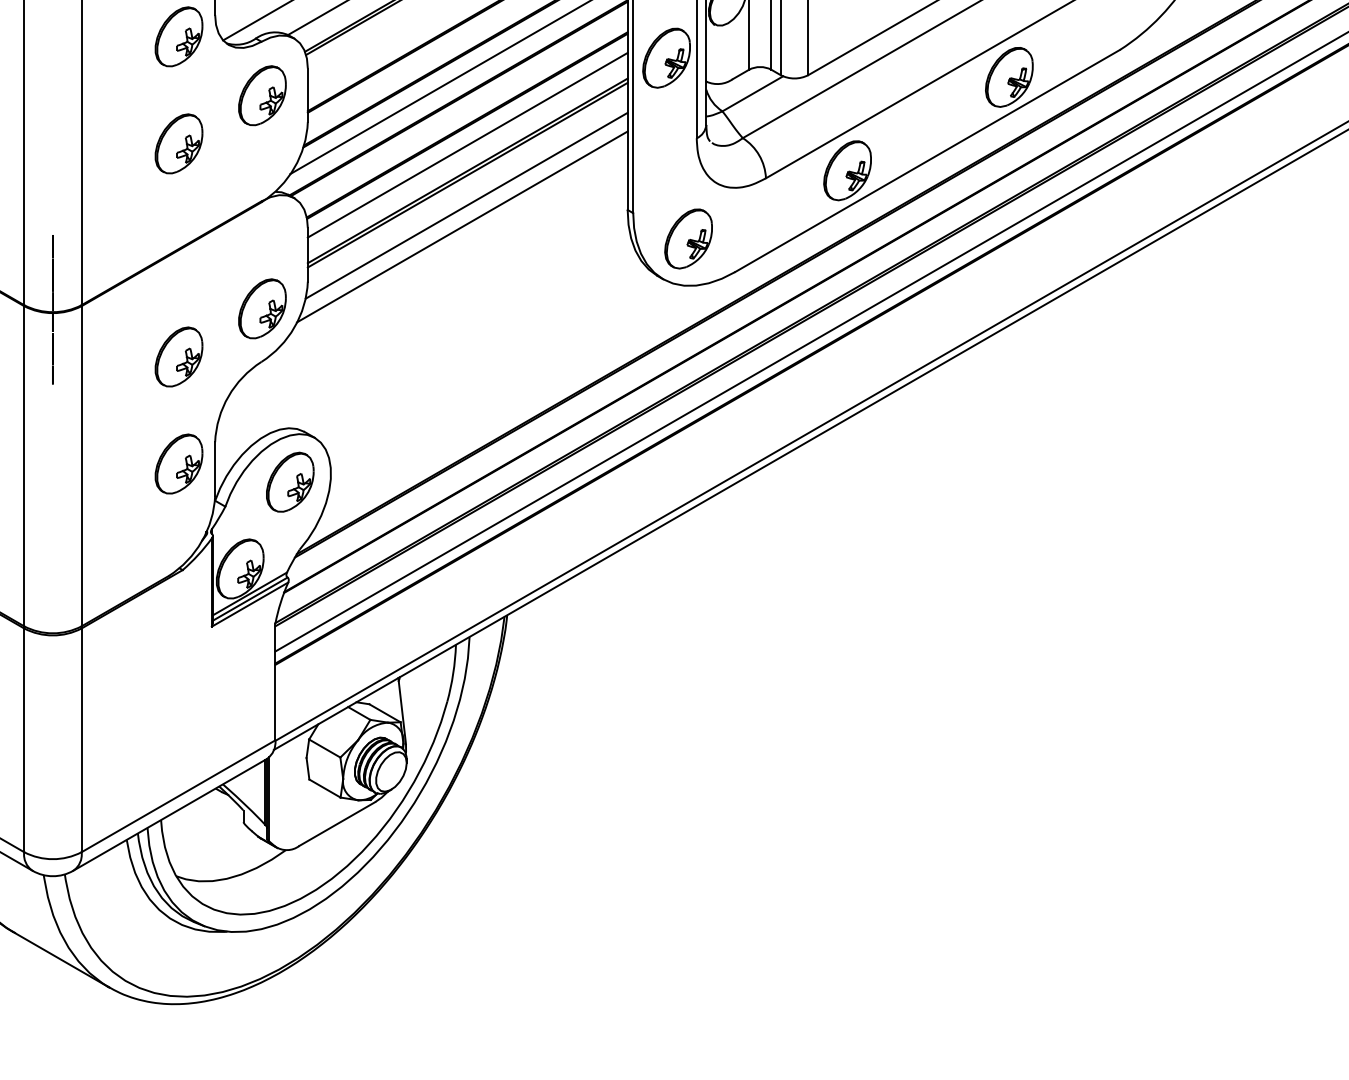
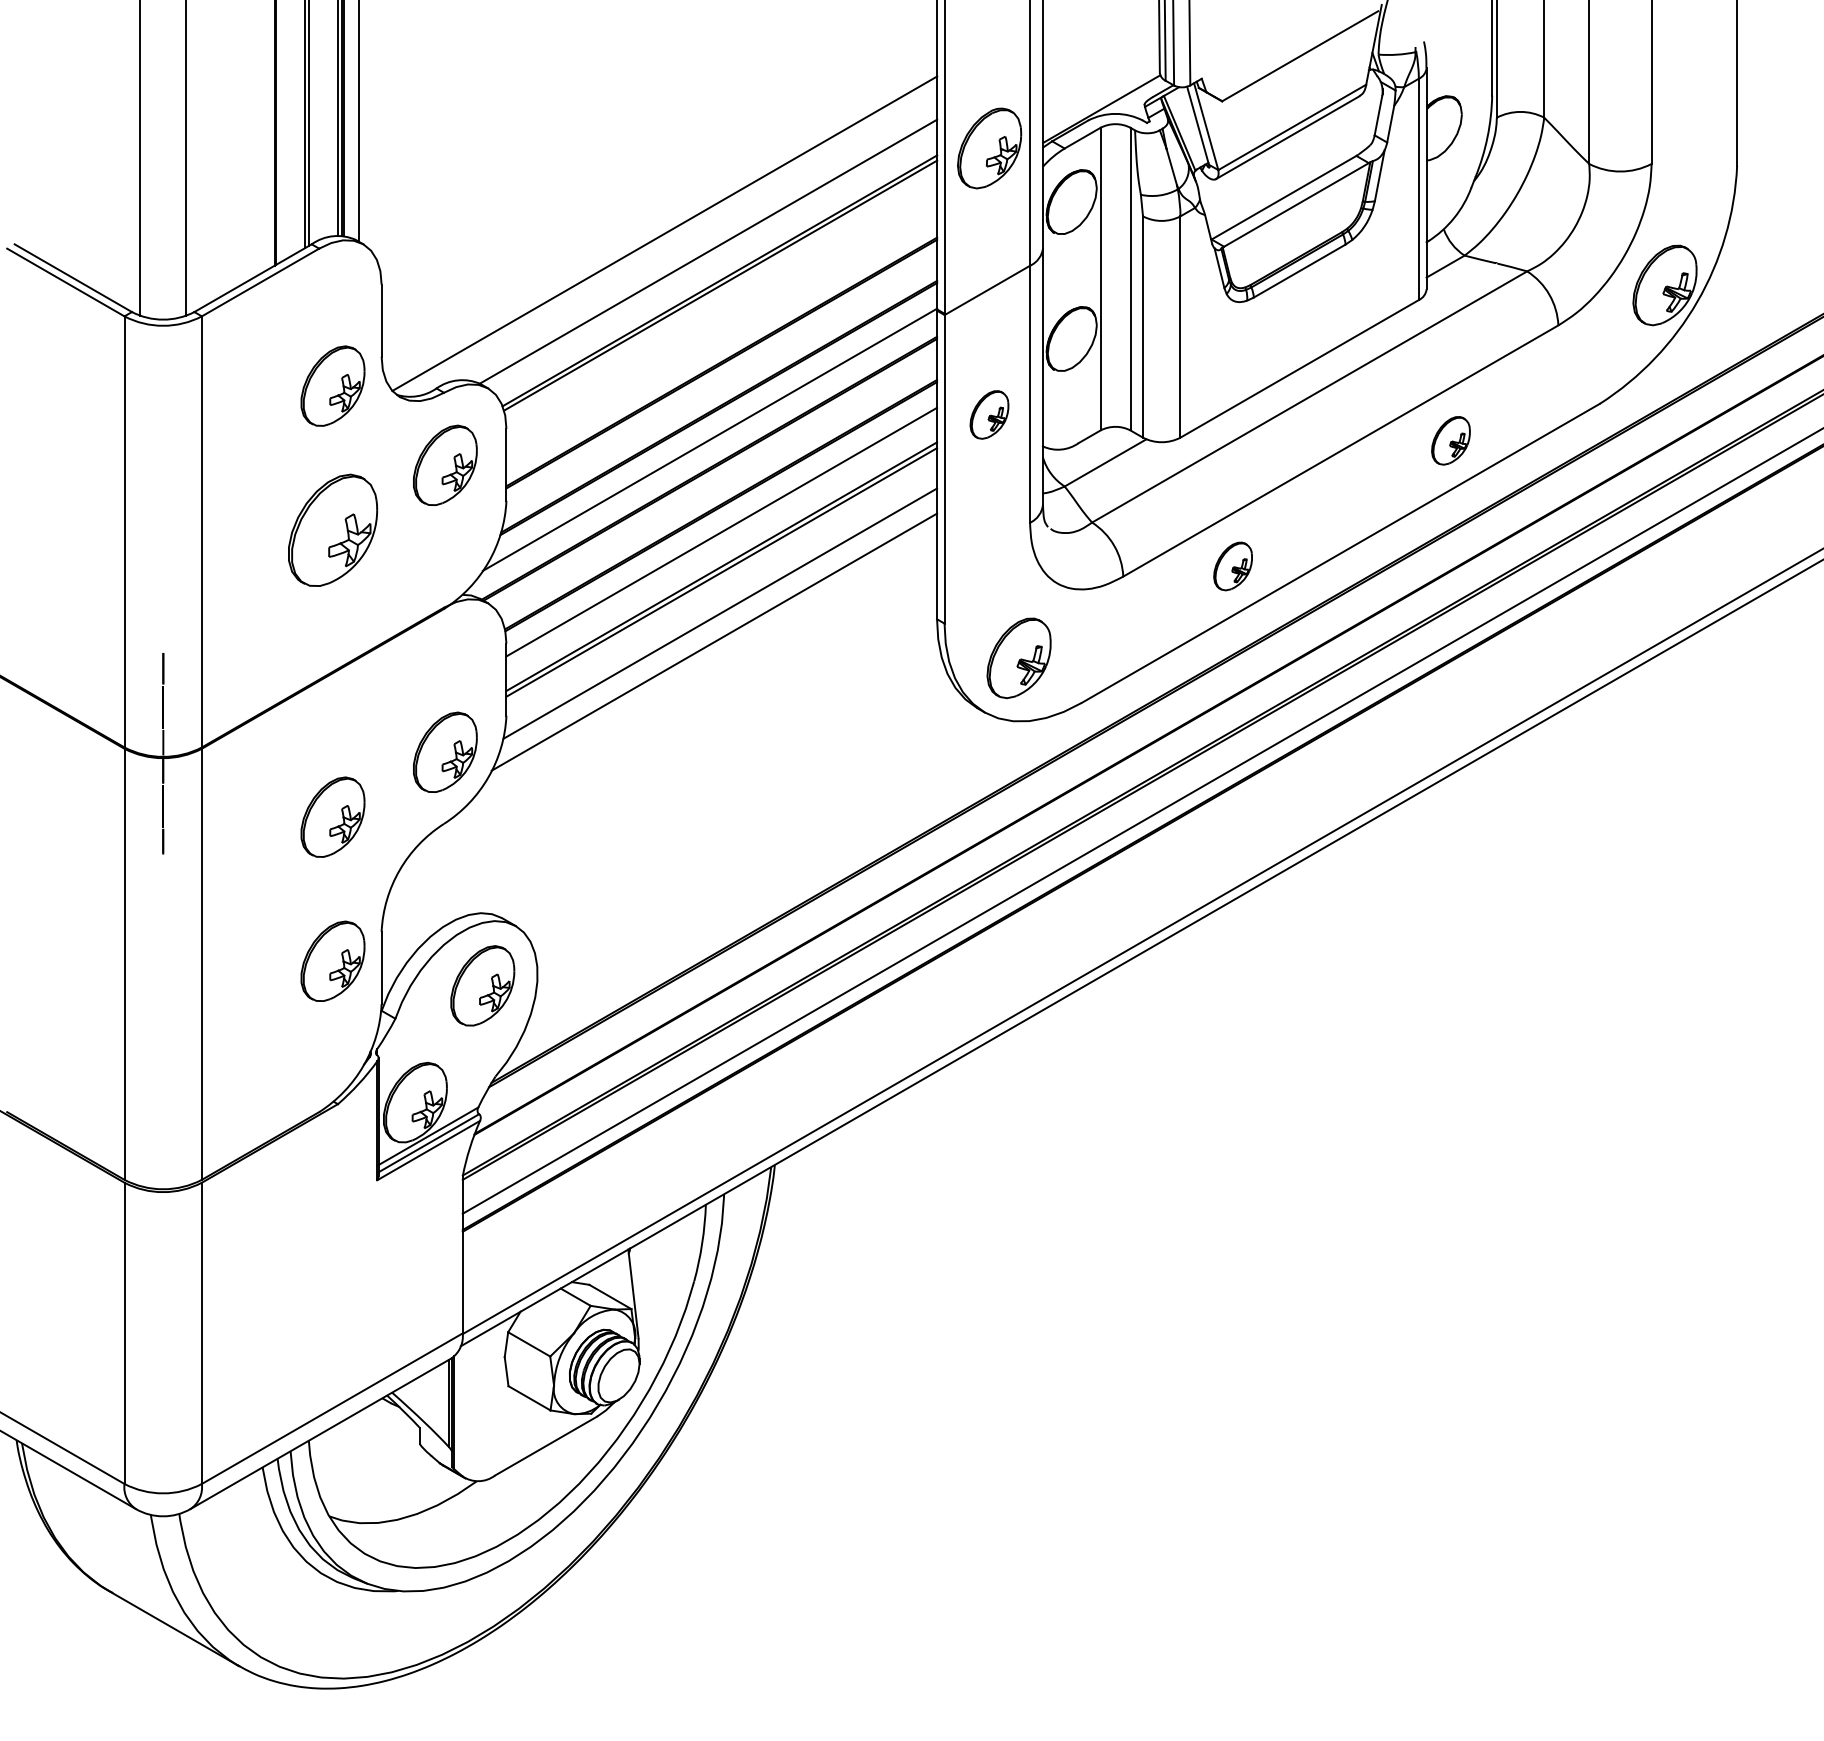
part: (666, 57) -> (989, 414), size x0.6
part: (1009, 77) -> (1450, 440), size x0.6
part: (178, 143) -> (332, 529), size x1.4
part: (847, 170) -> (1232, 566), size x0.6

